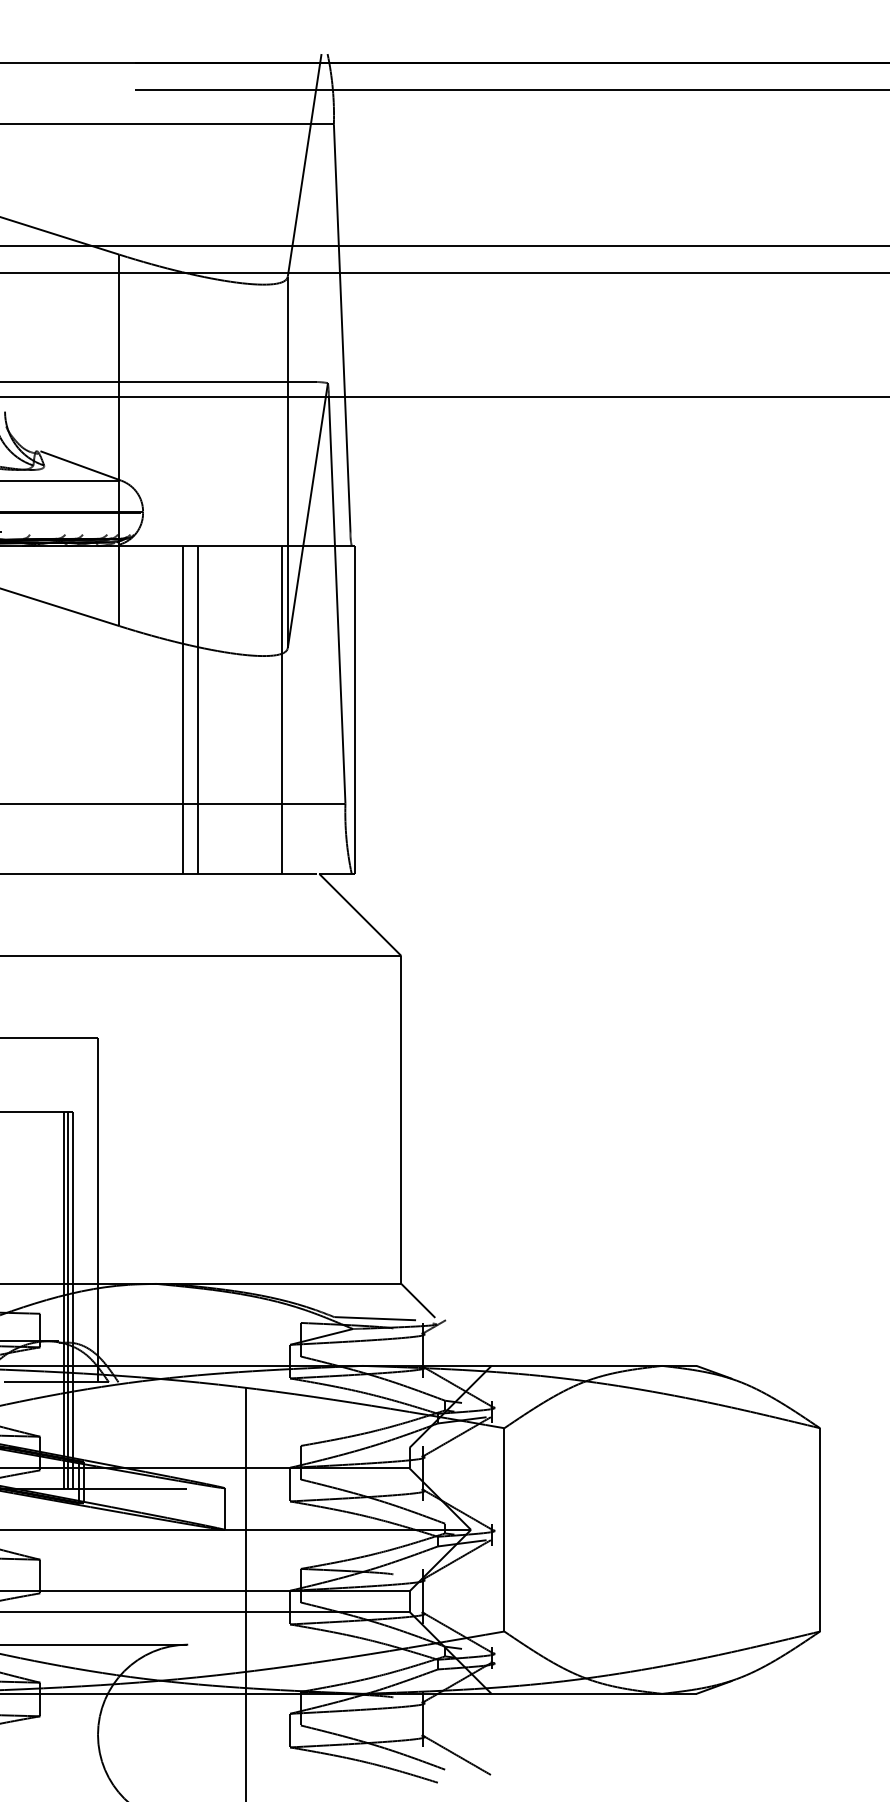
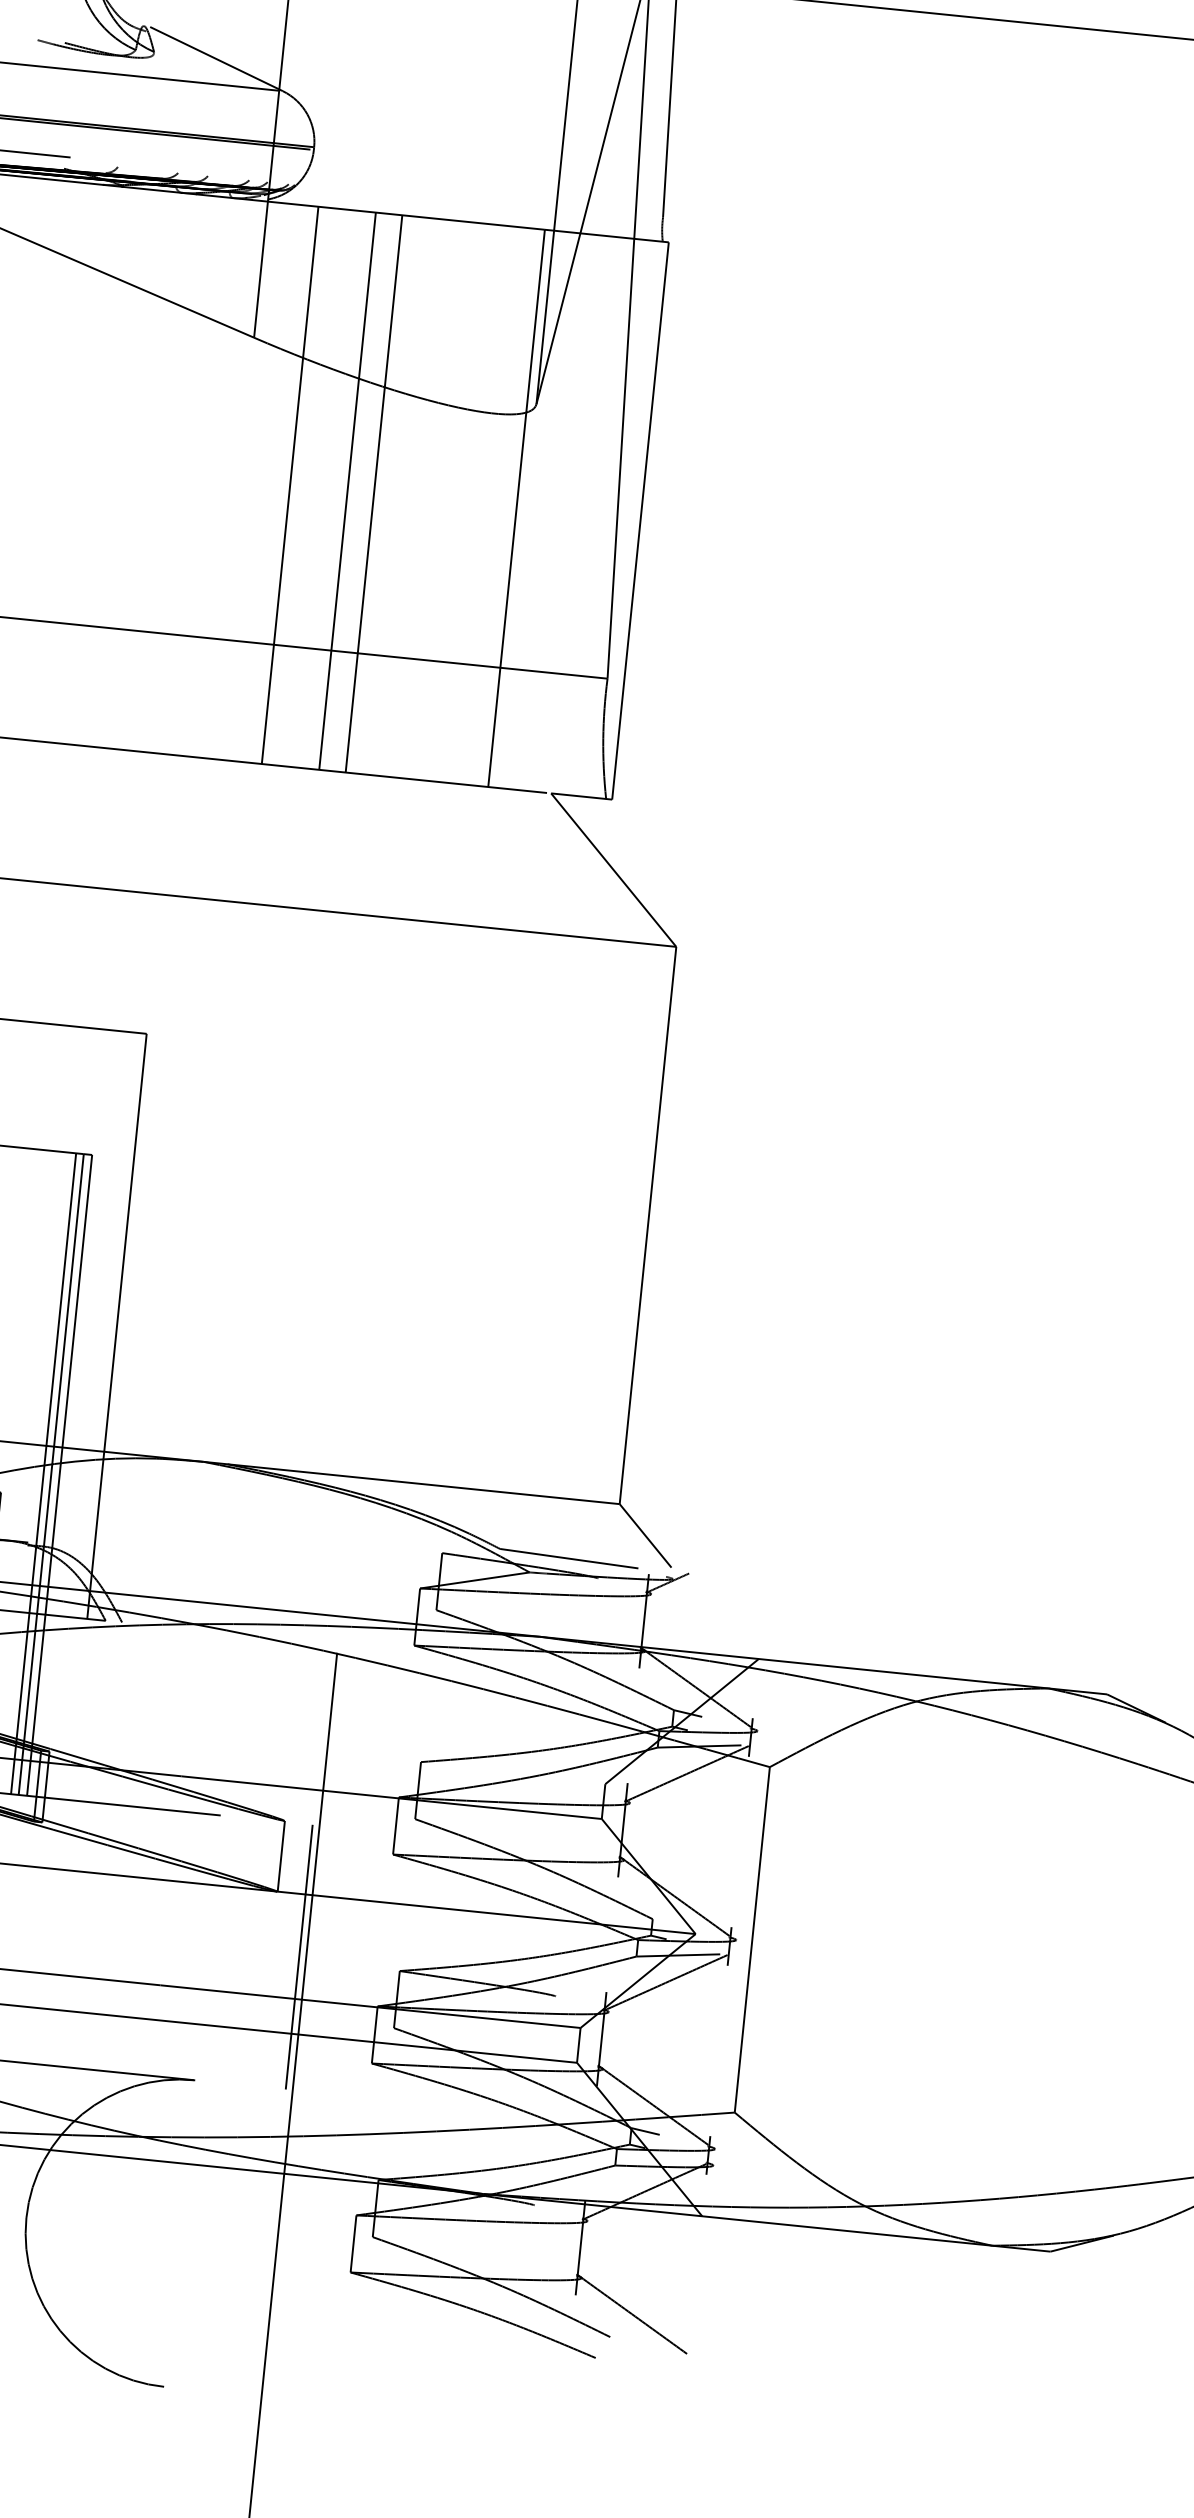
line: (149, 709) -> (290, 484), added
line: (241, 1566) -> (299, 1956), added

